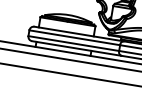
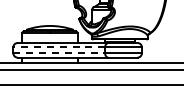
line: (74, 37) -> (59, 47), solid -> dashed
line: (73, 43) -> (59, 53), solid -> dashed

